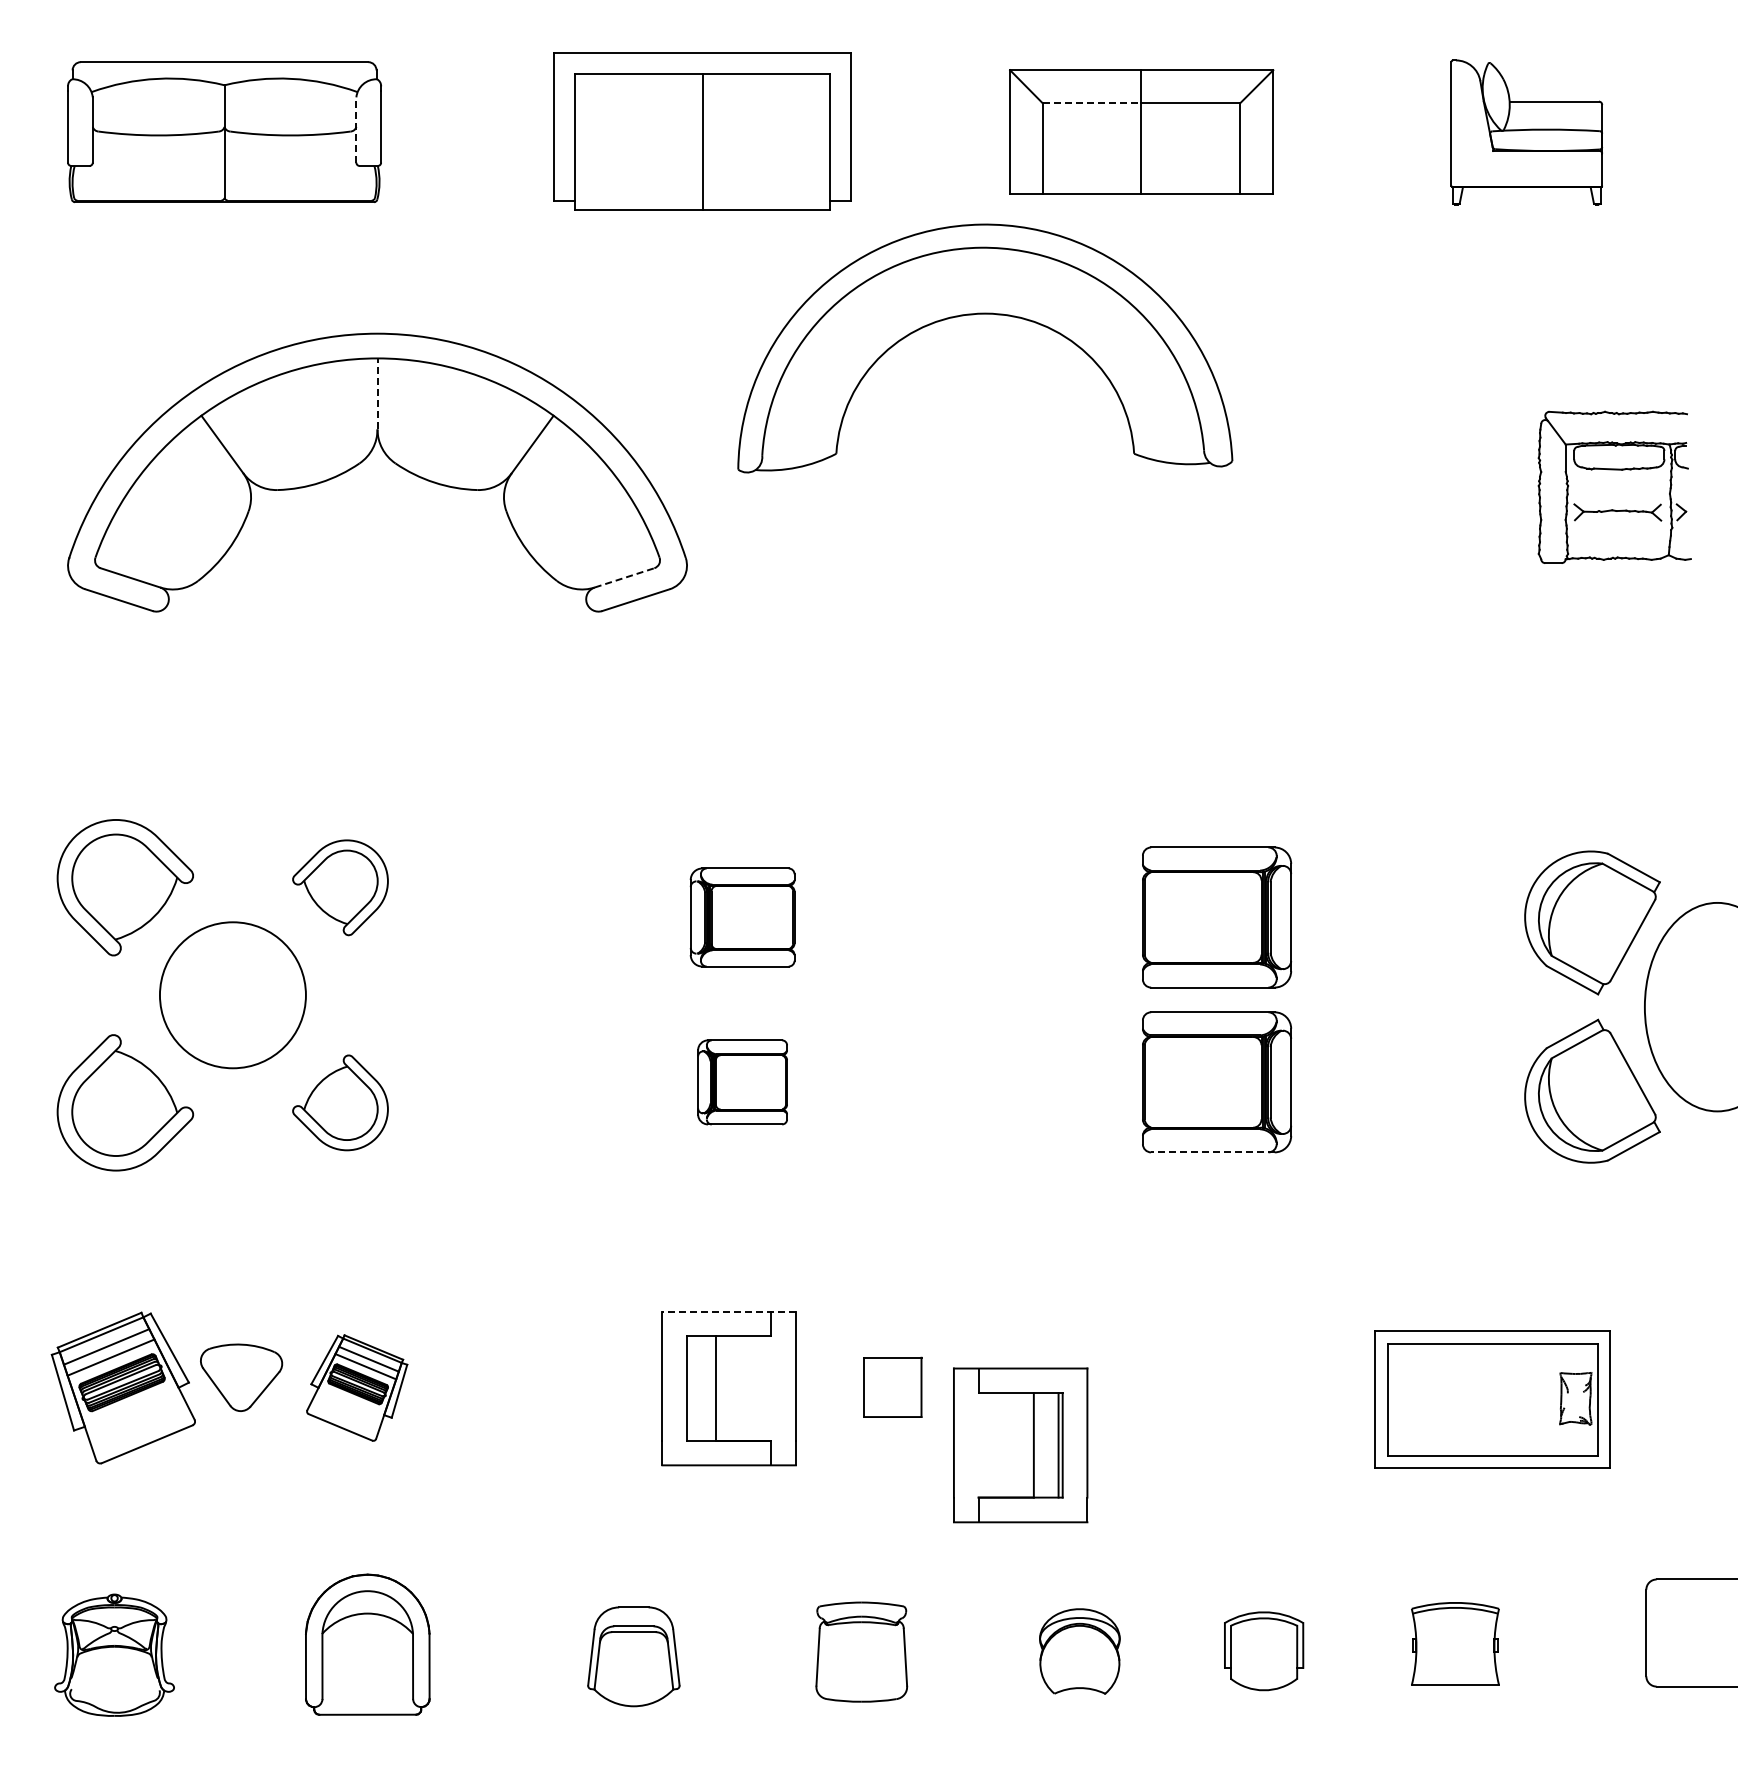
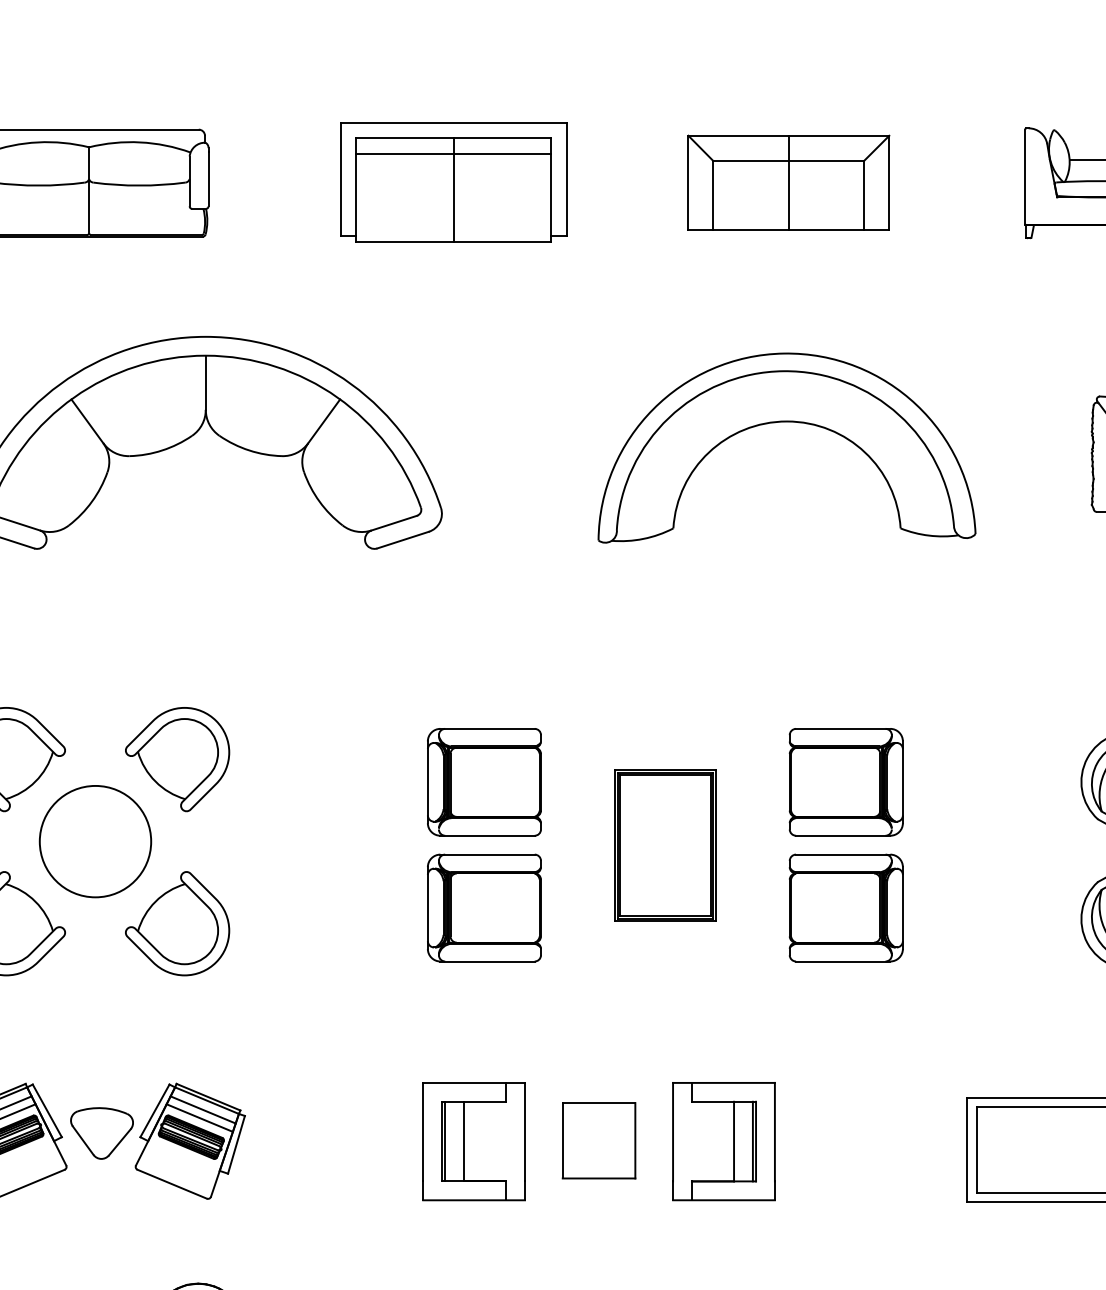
line: (702, 94) -> (453, 154), added
line: (1092, 103) -> (751, 161), dashed -> solid
line: (356, 130) -> (189, 181), dashed -> solid
part: (985, 314) -> (787, 422), moved
line: (377, 393) -> (205, 382), dashed -> solid
line: (625, 577) -> (395, 522), dashed -> solid
part: (340, 887) -> (177, 759), size x1.43
part: (742, 917) -> (484, 782), size x1.43
part: (979, 1000) -> (665, 845), added
part: (742, 1082) -> (484, 908), size x1.67
part: (340, 1102) -> (177, 923), size x1.43
line: (1212, 1152) -> (842, 961), dashed -> solid
line: (729, 1311) -> (474, 1082), dashed -> solid
part: (356, 1387) -> (189, 1140), size x1.43
part: (892, 1387) -> (598, 1140), size x1.67
line: (691, 1388) -> (445, 1141), added
part: (1020, 1445) -> (723, 1141), moved

